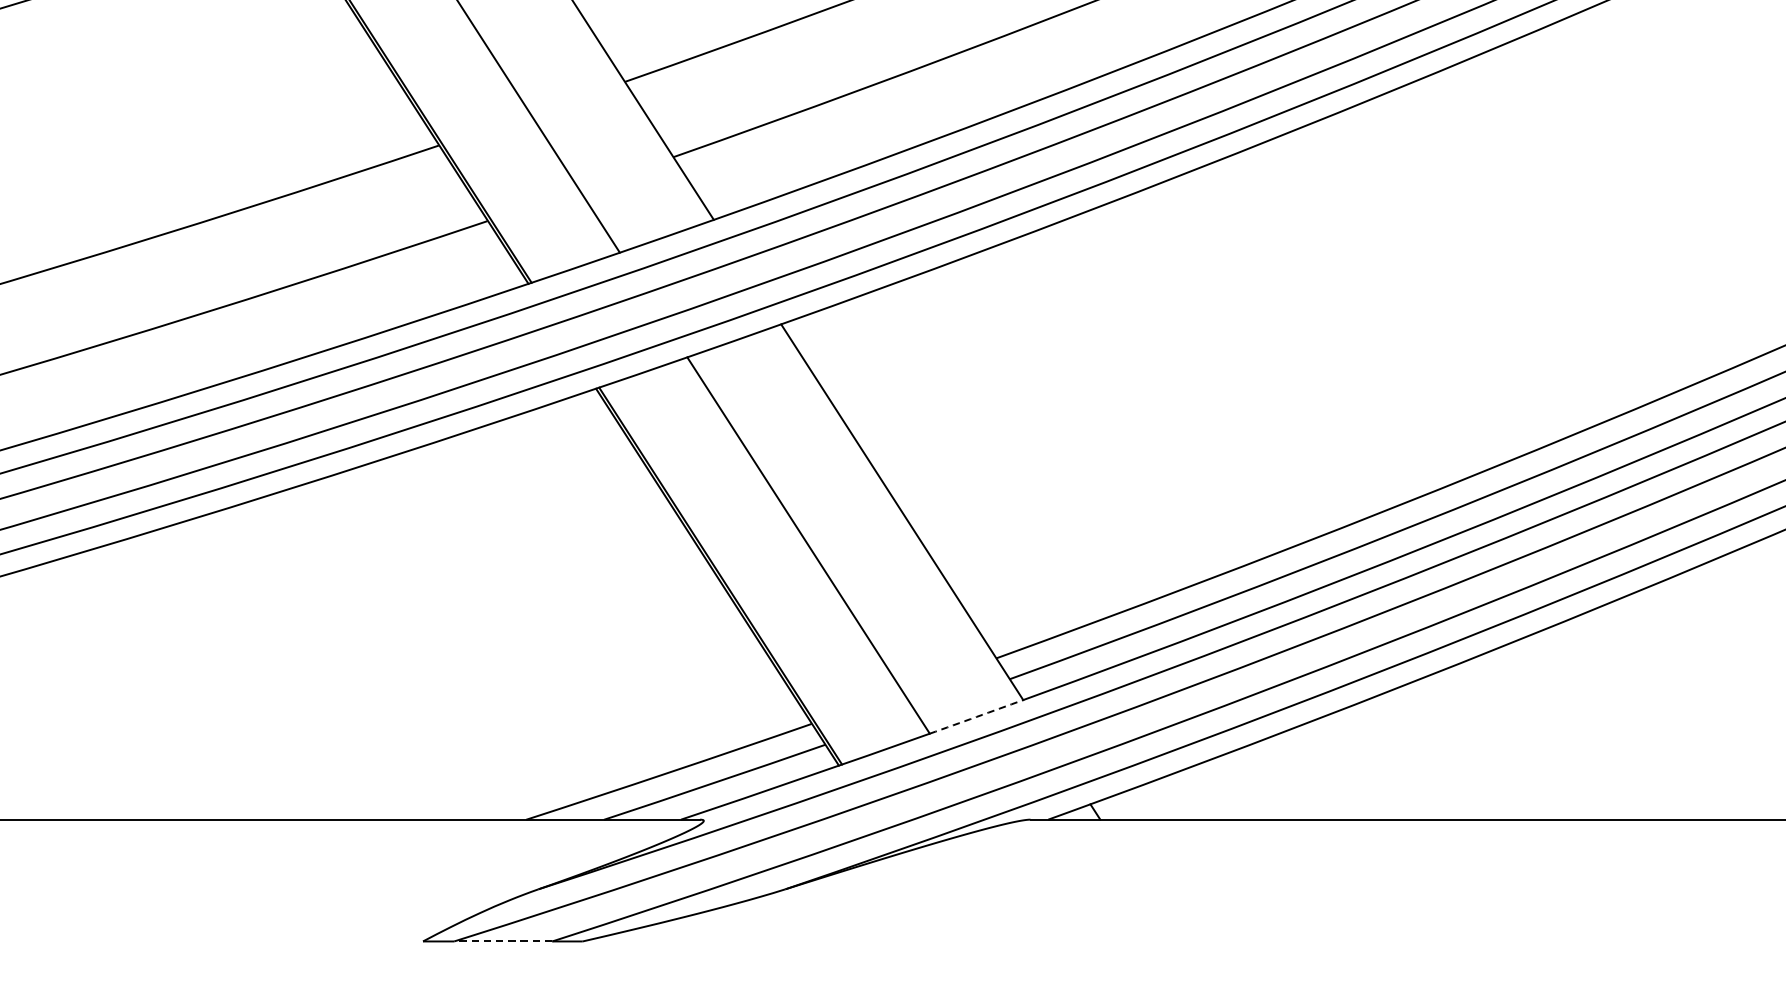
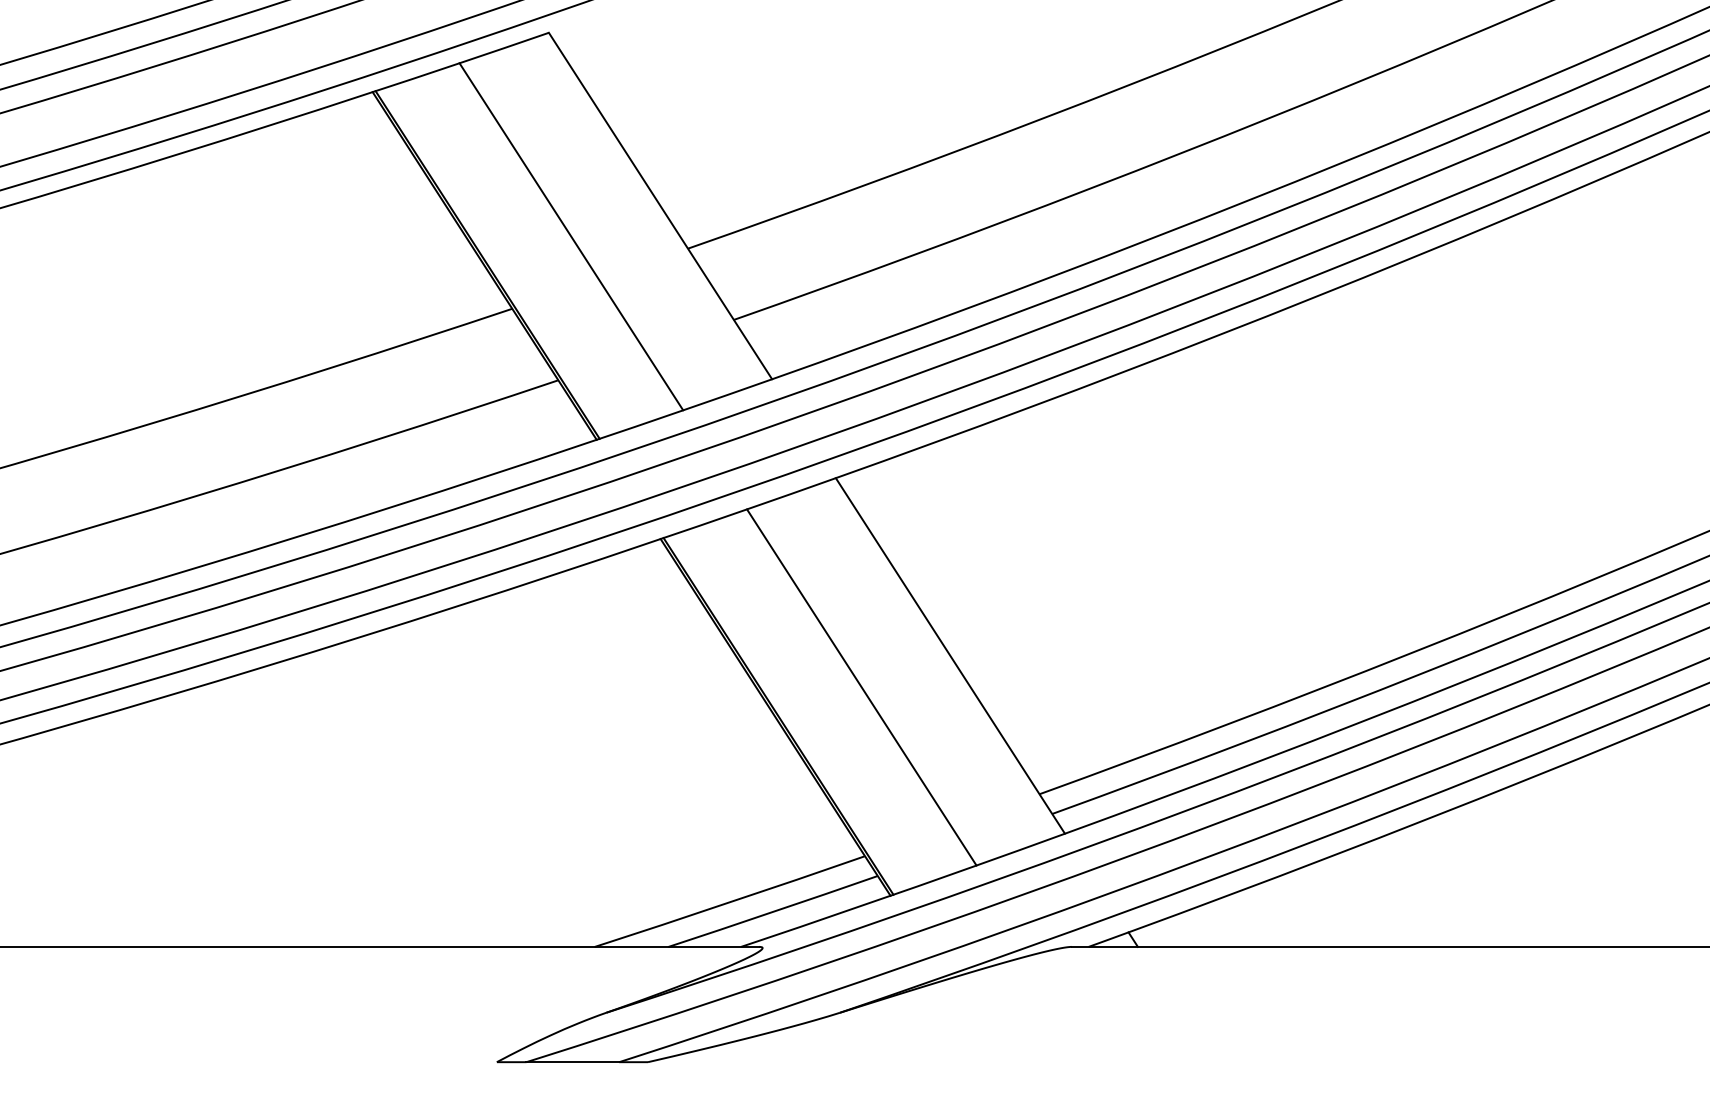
arc: (976, 716) -> (1020, 849), dashed -> solid
line: (502, 941) -> (572, 1062), dashed -> solid

